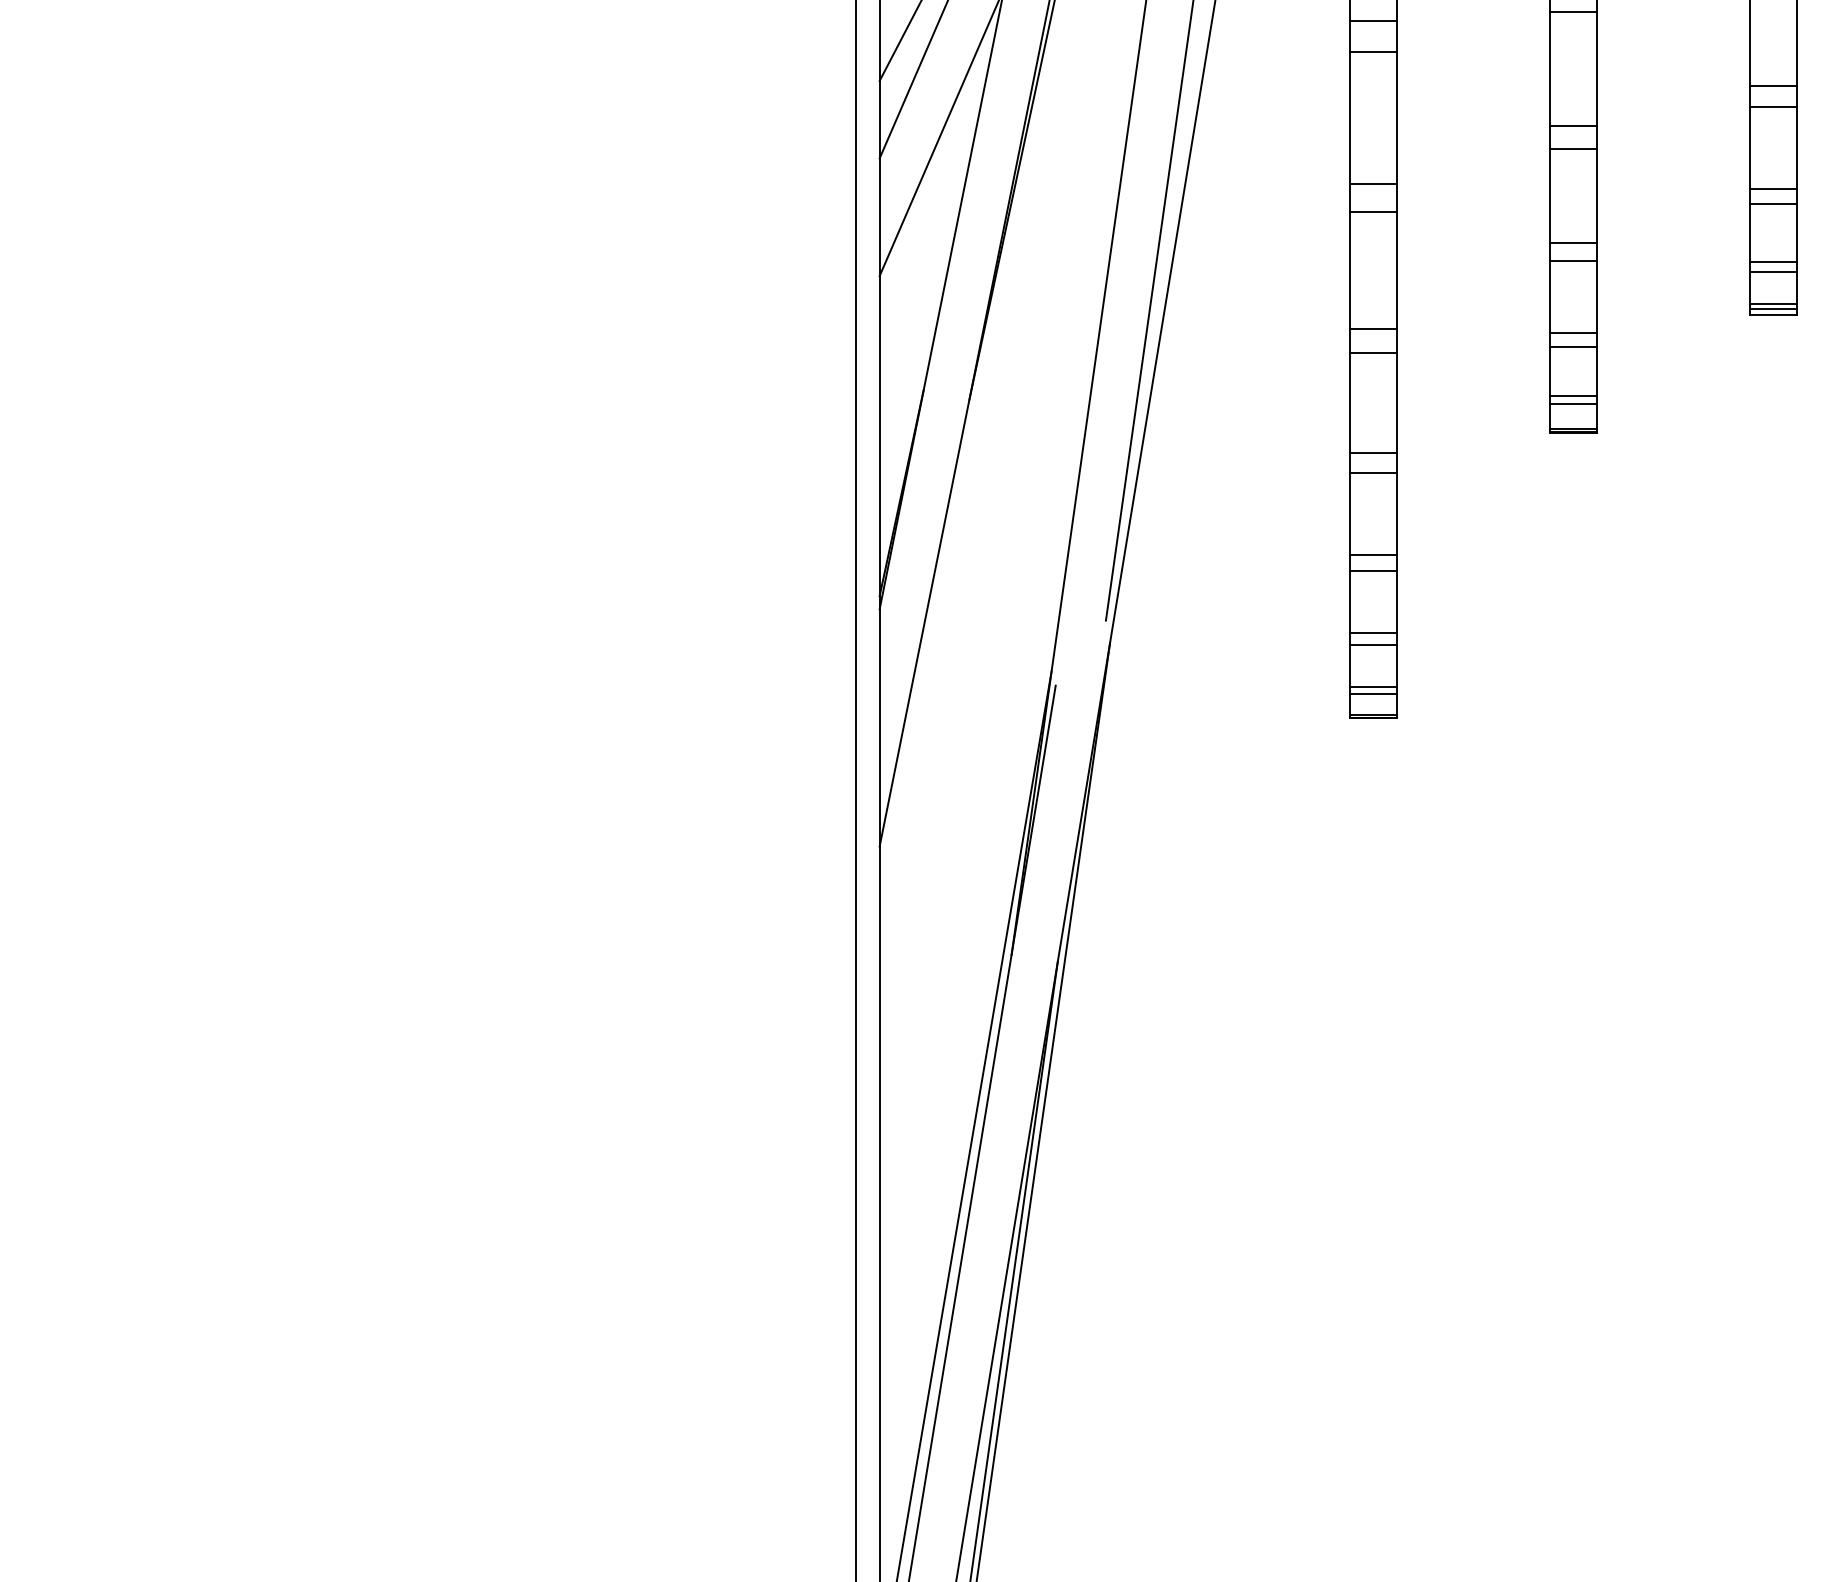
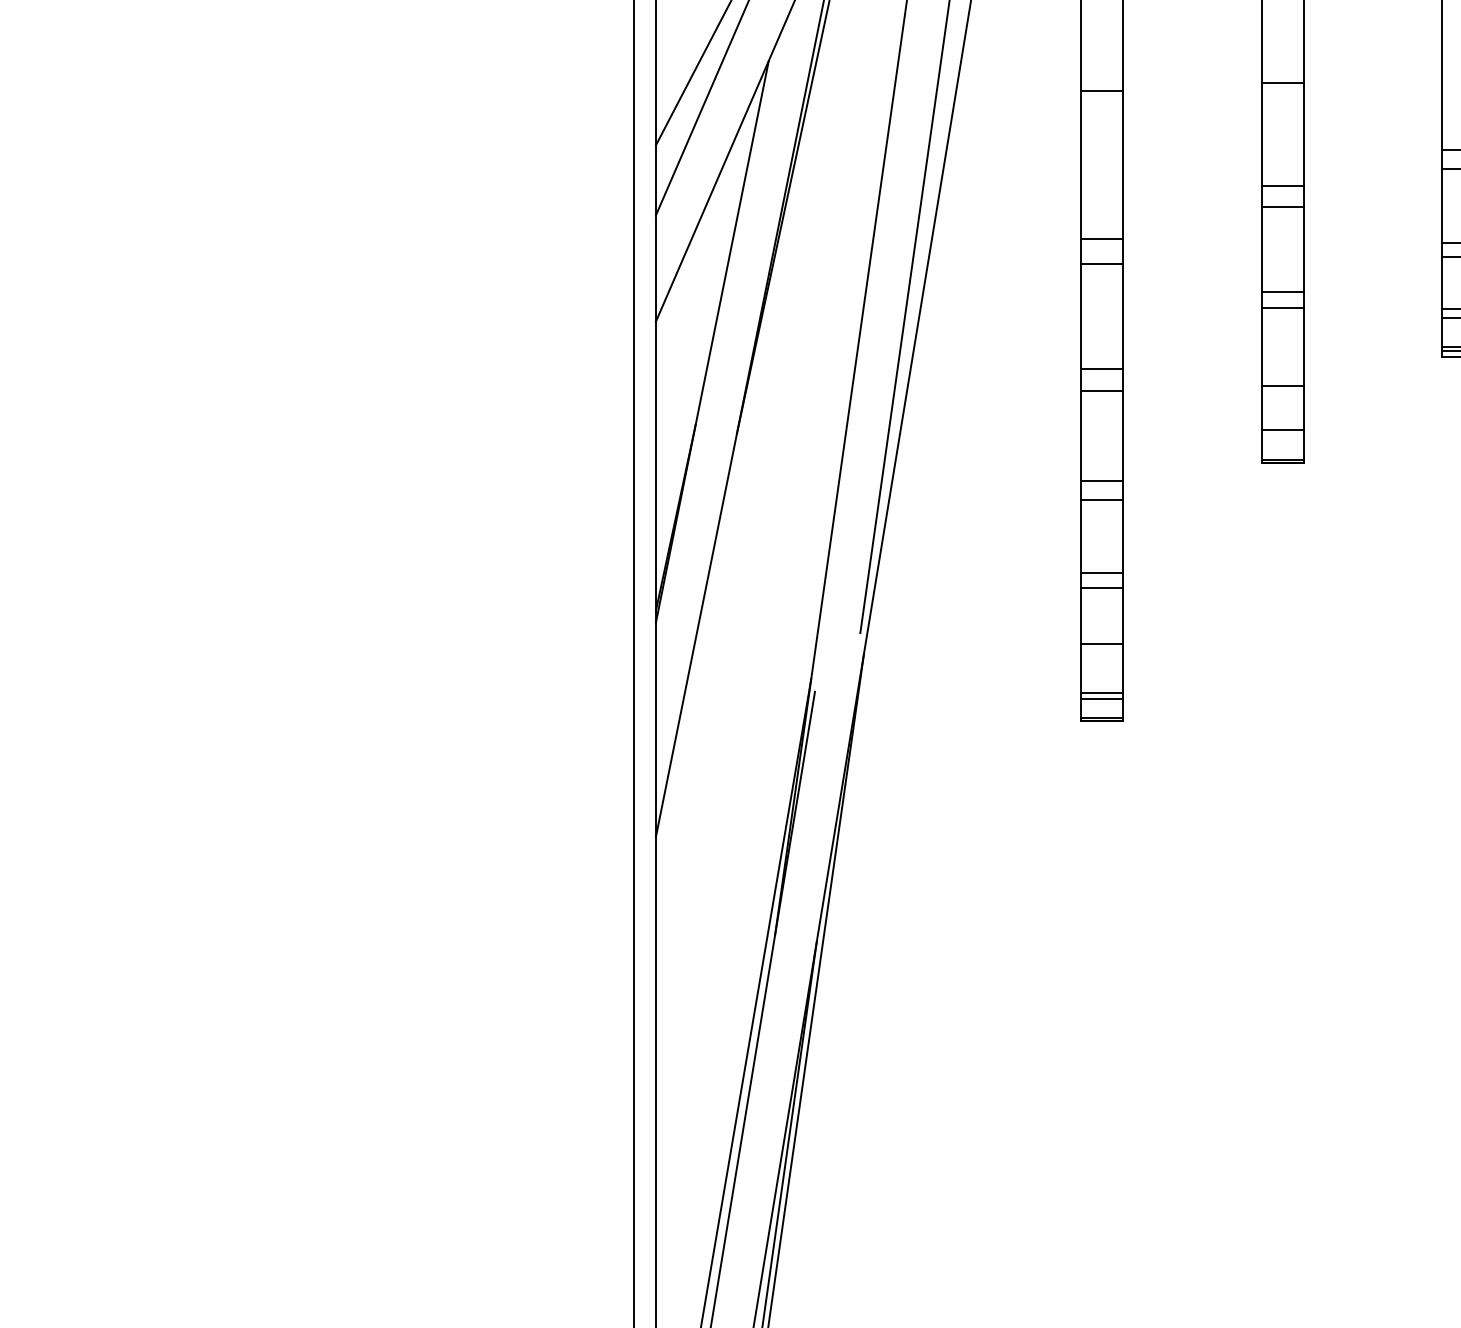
line: (1373, 51) -> (1102, 118), removed
line: (1573, 333) -> (1282, 373), removed
line: (1573, 404) -> (1282, 437), removed
line: (1373, 644) -> (1102, 654), removed

